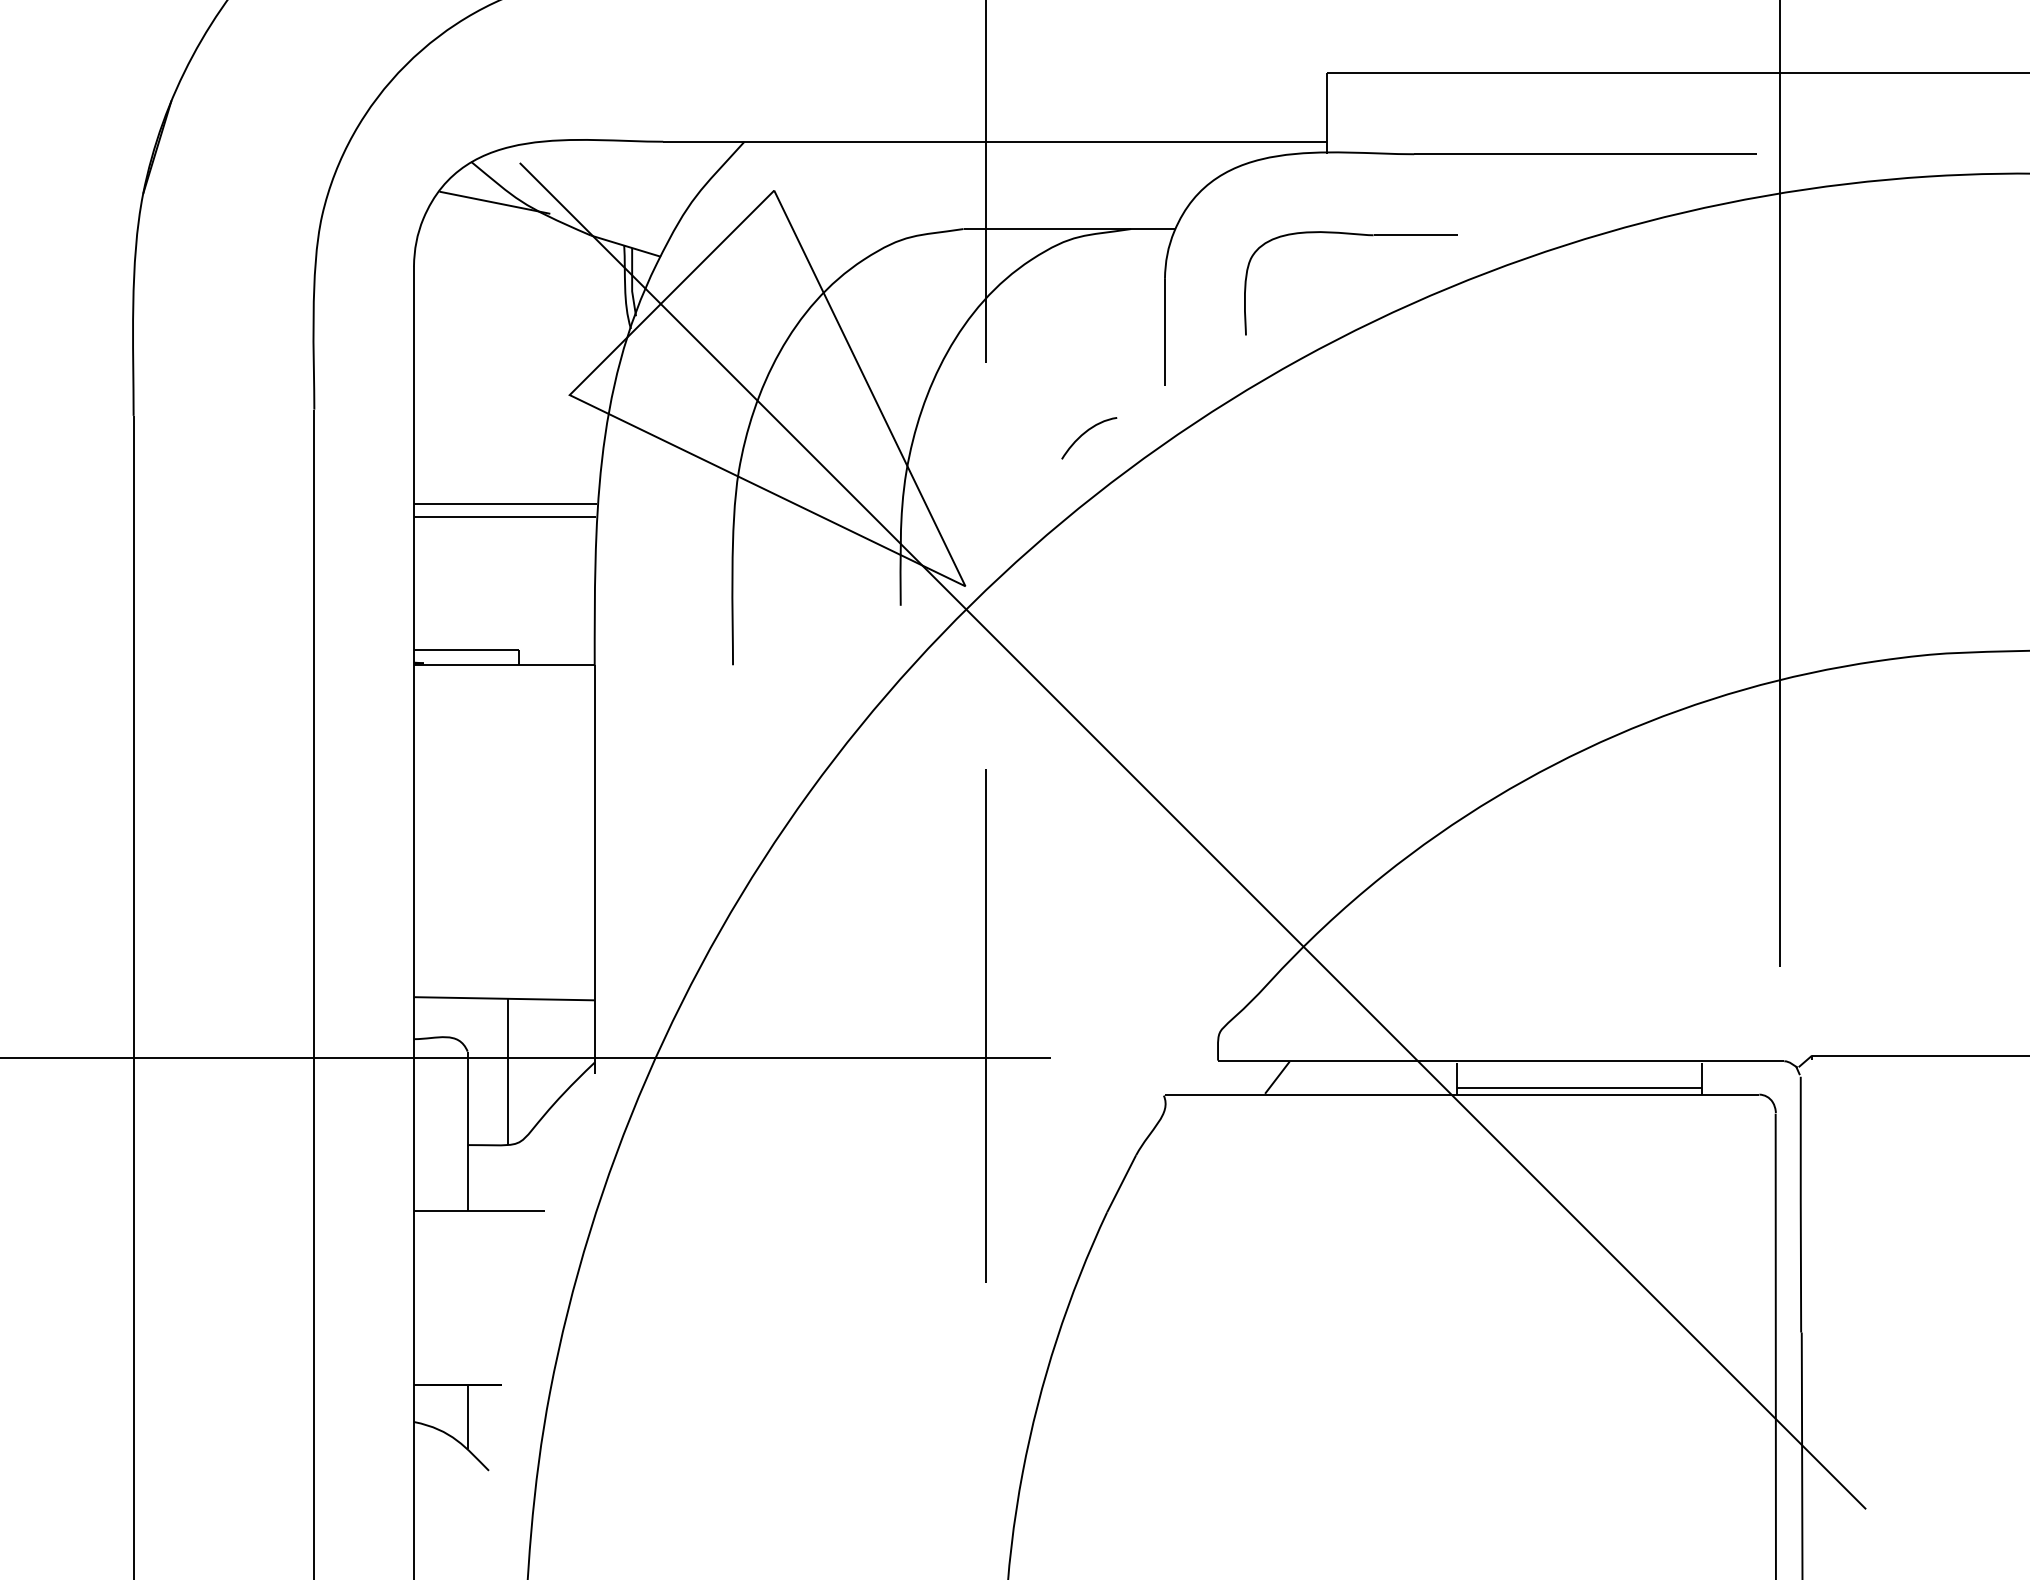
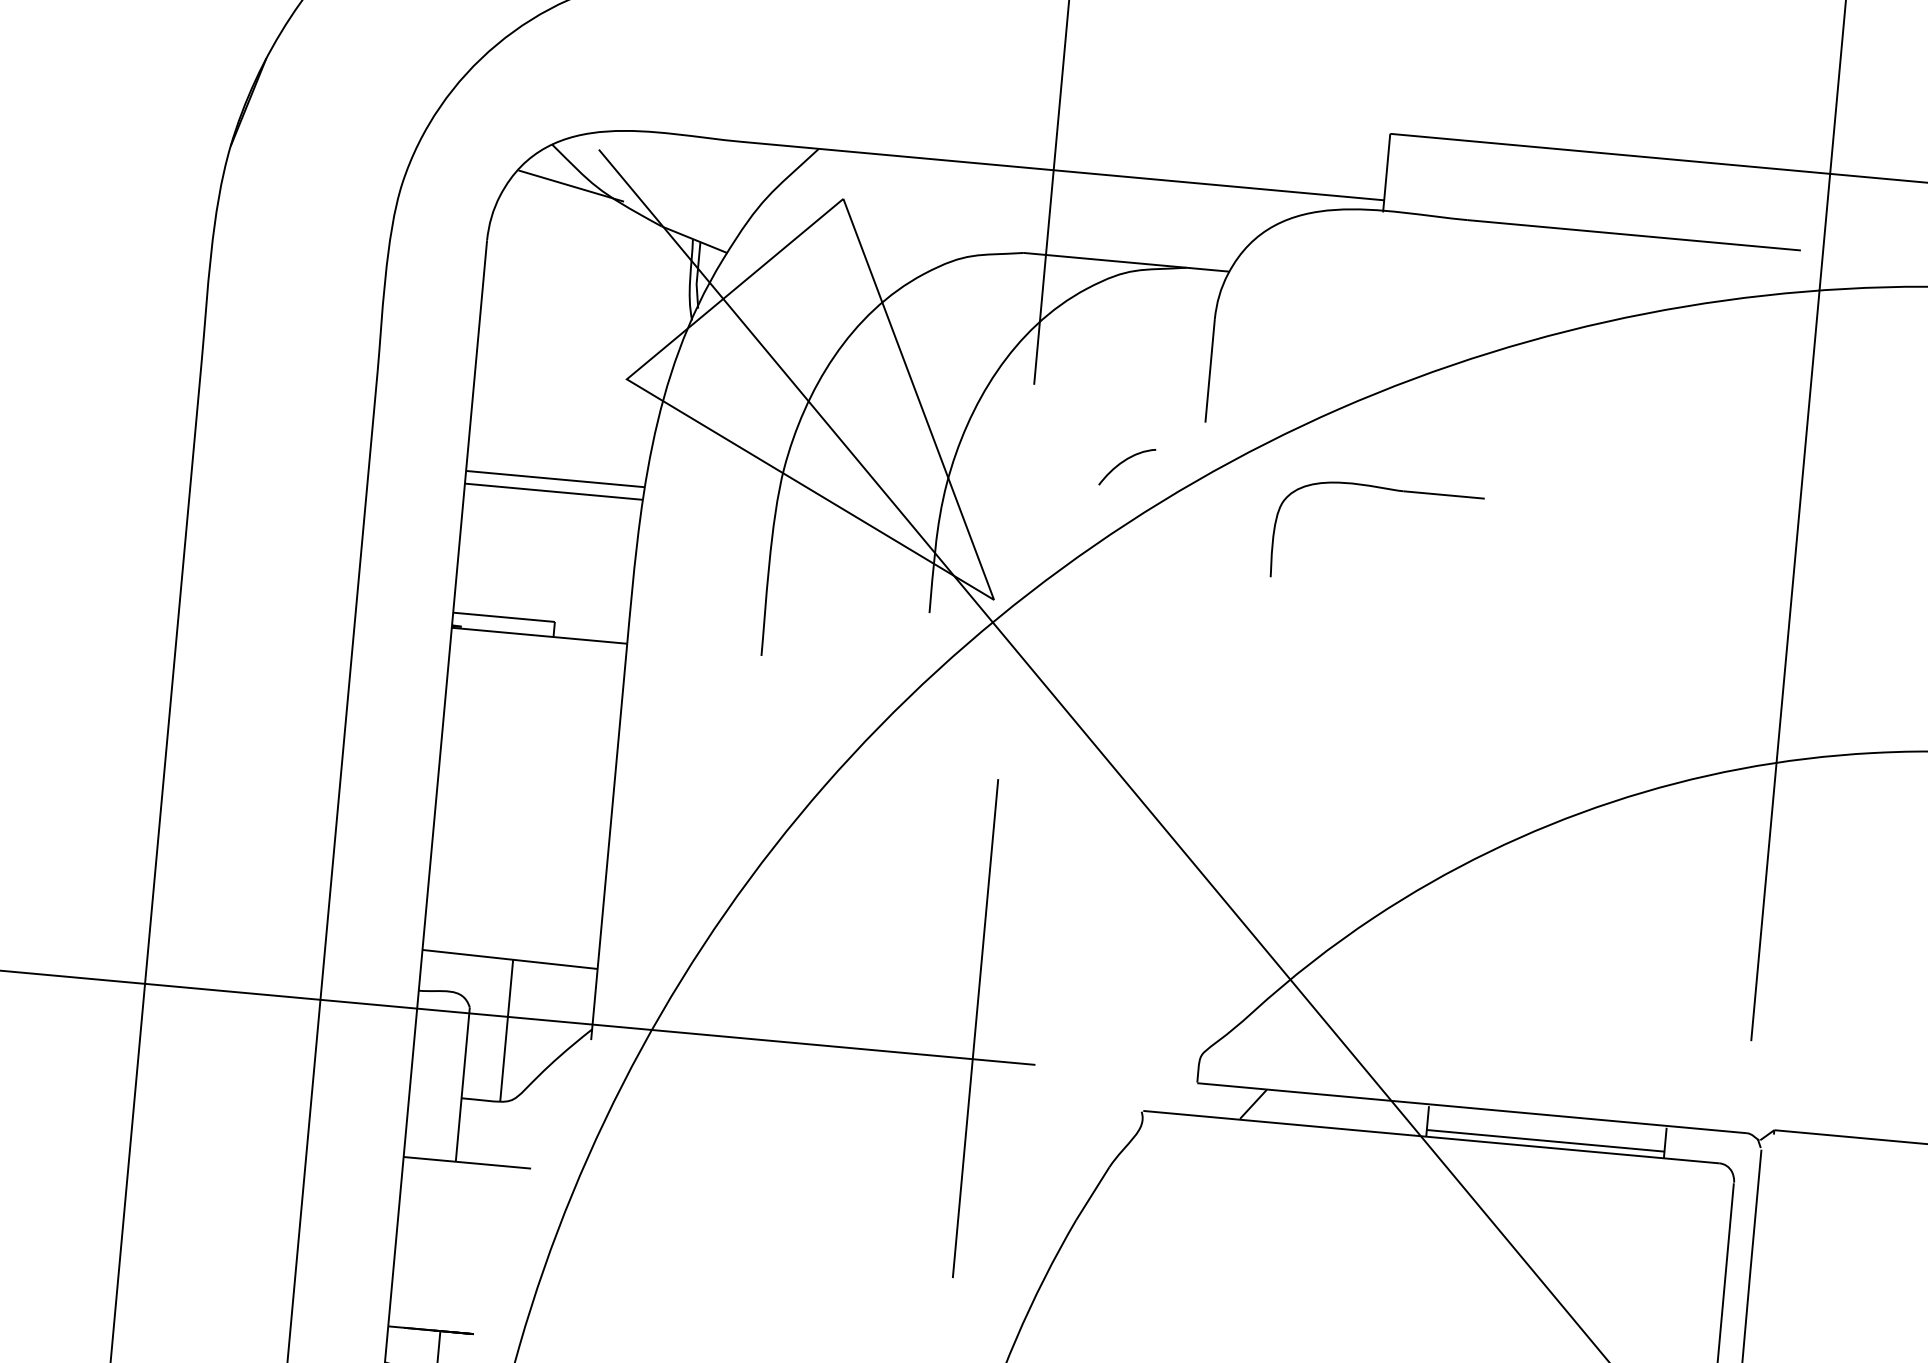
part: (1356, 235) -> (1386, 489), moved

